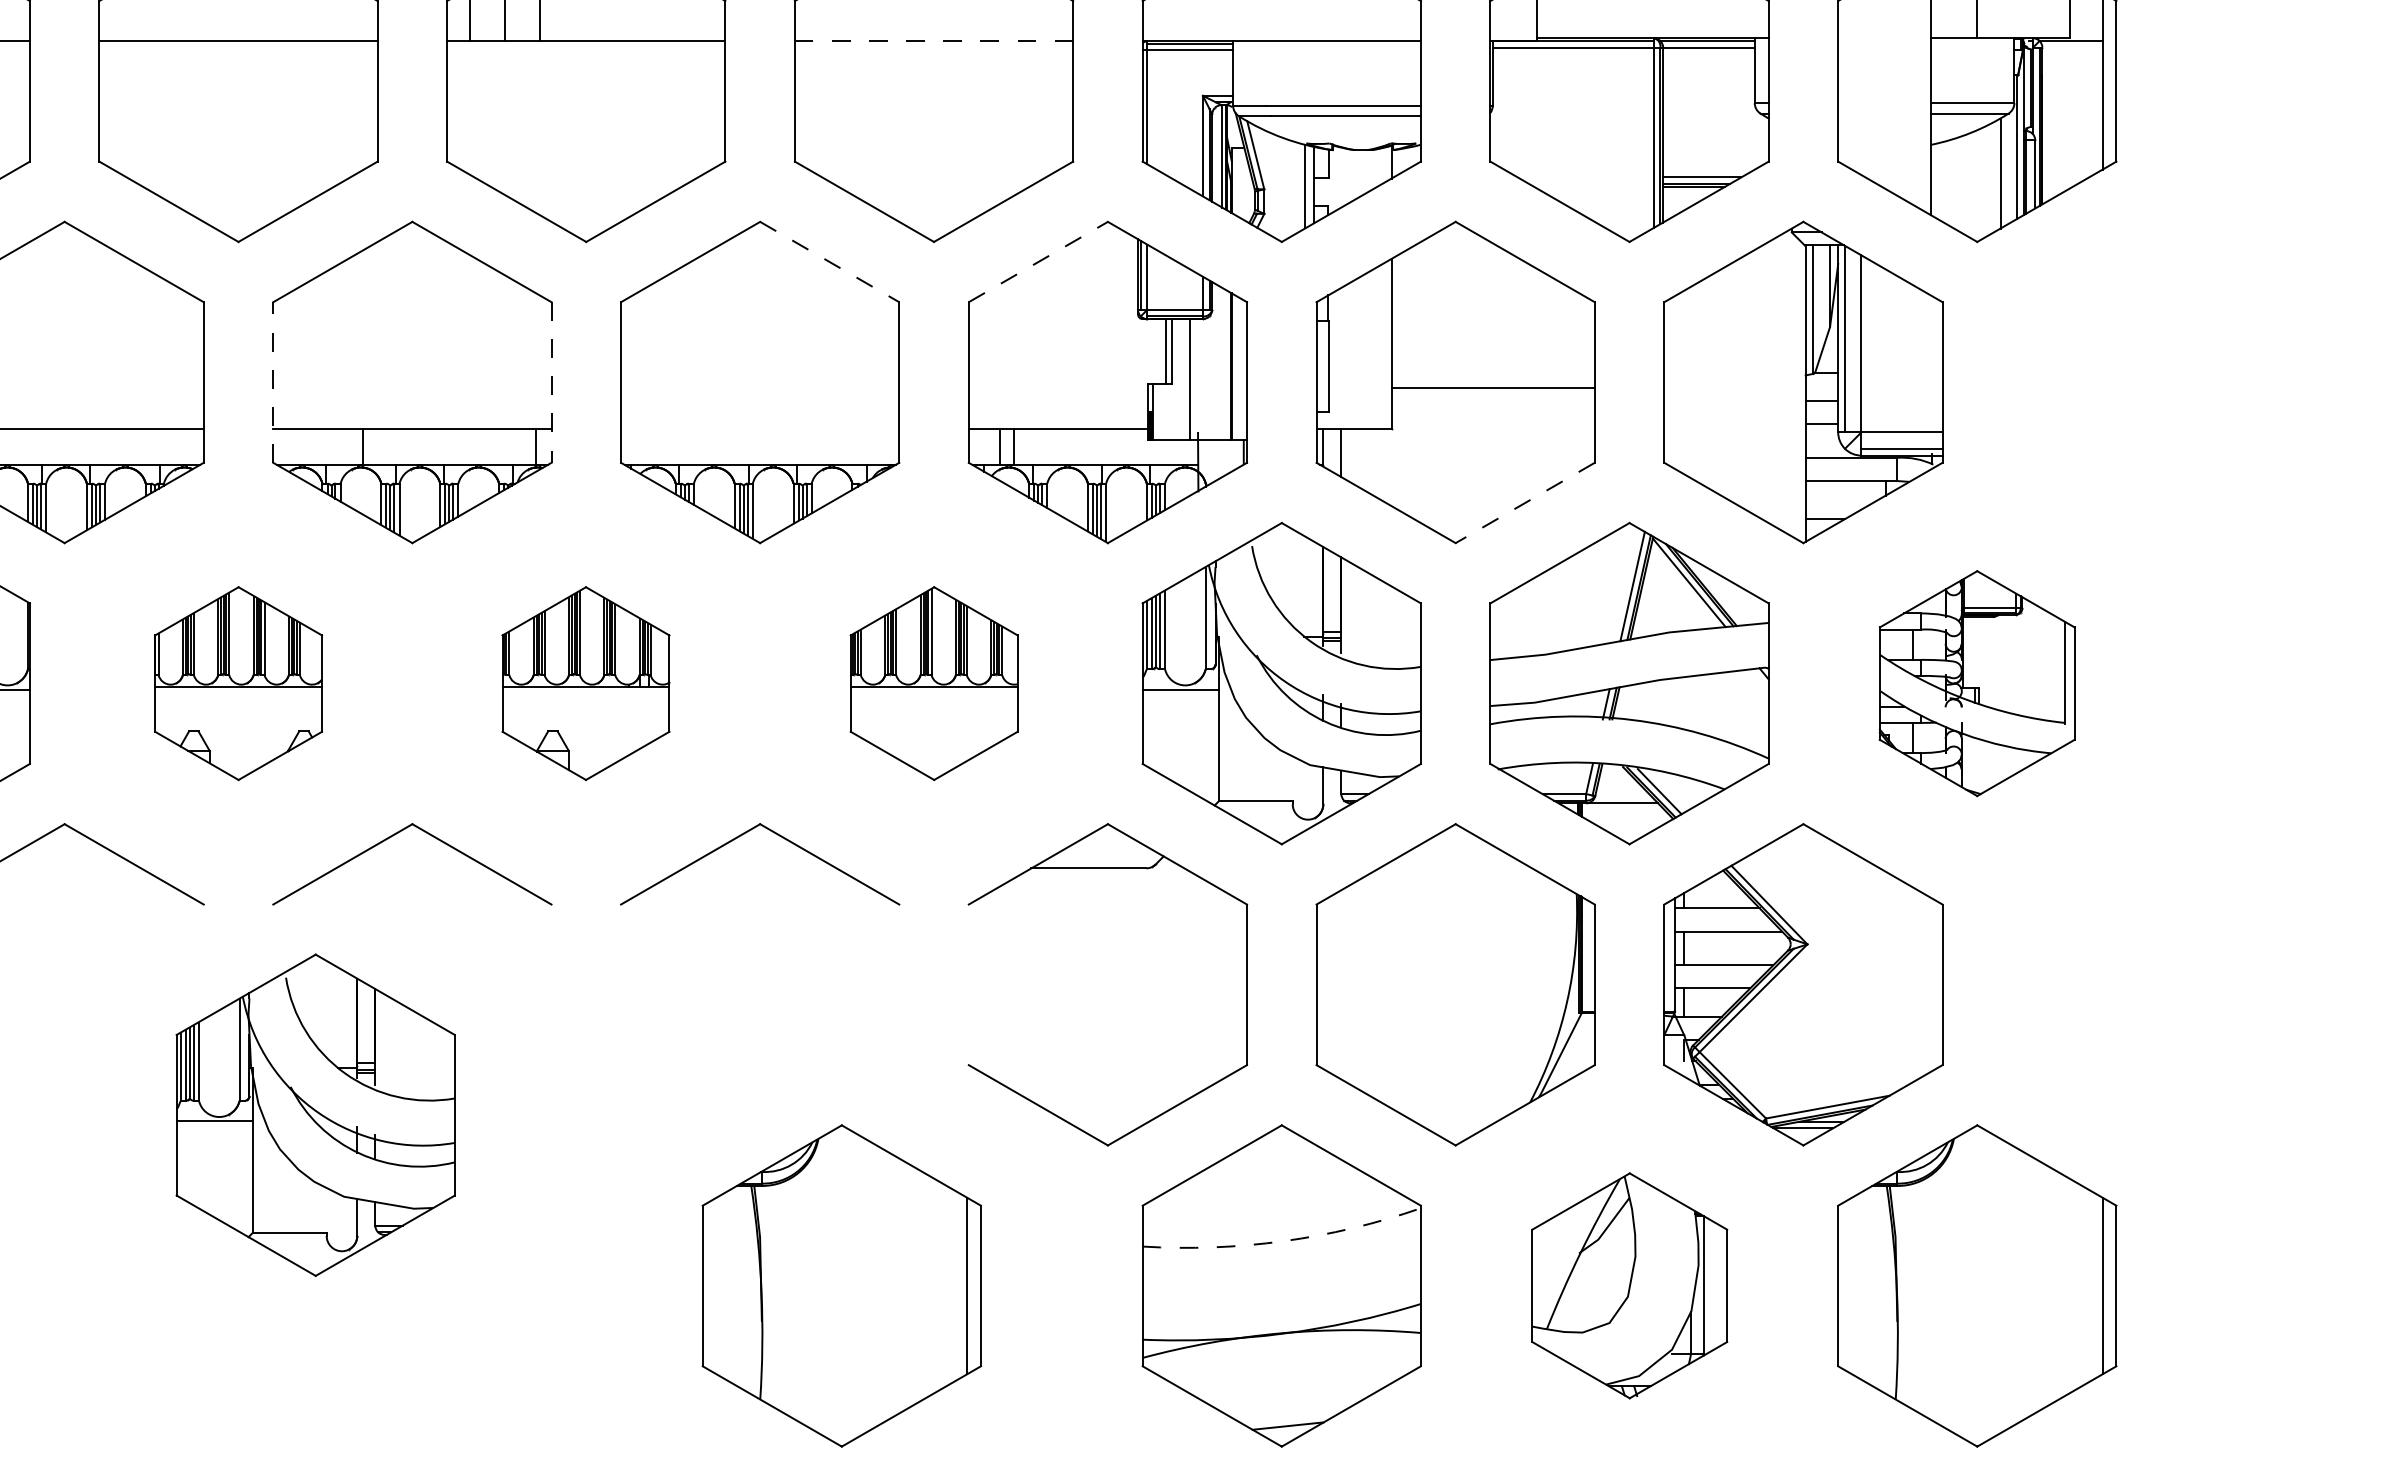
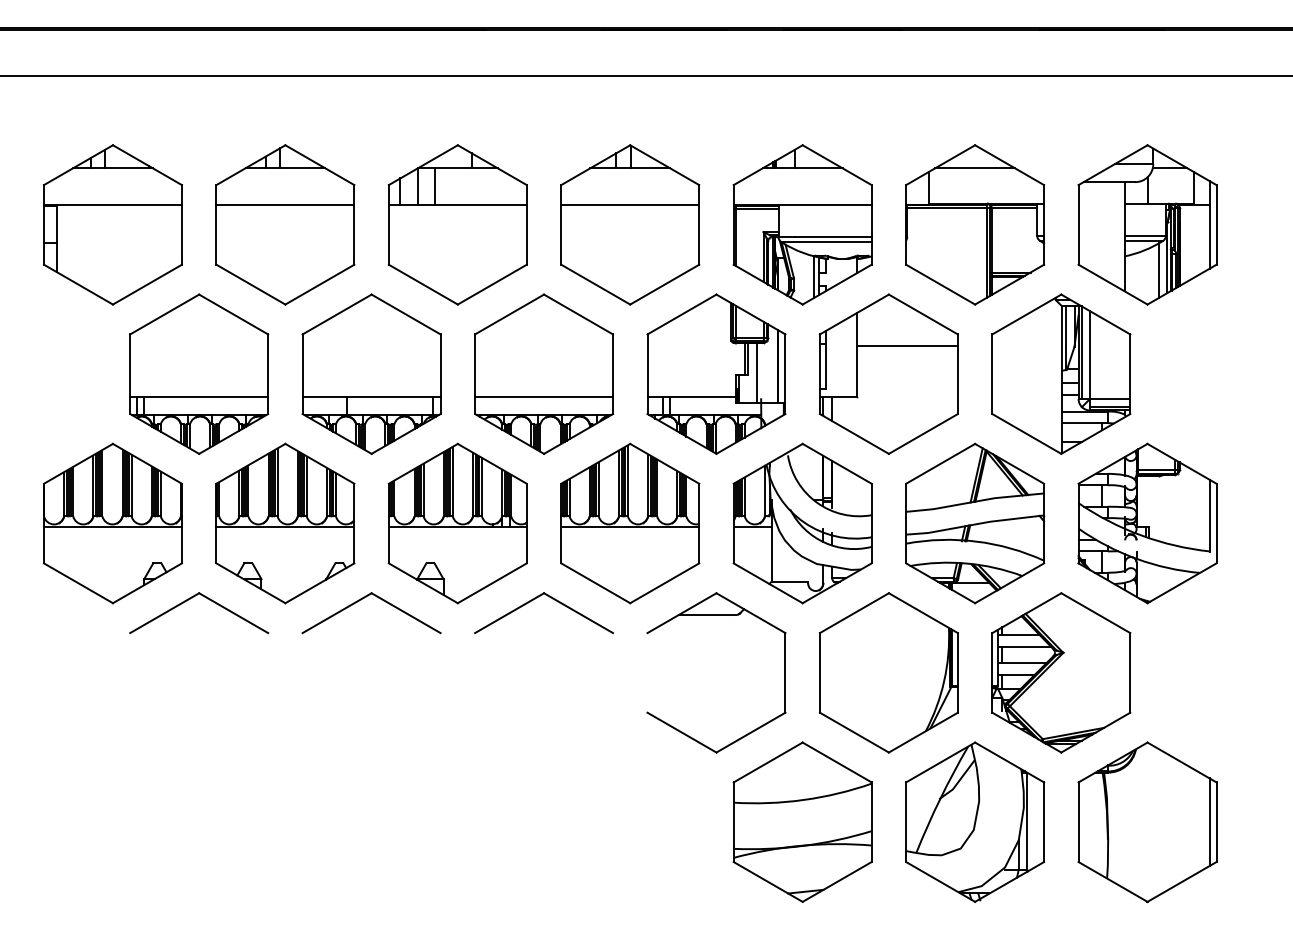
line: (934, 40) -> (630, 204), dashed -> solid
line: (829, 262) -> (578, 314), dashed -> solid
line: (1037, 262) -> (681, 314), dashed -> solid
line: (273, 383) -> (302, 374), dashed -> solid
line: (551, 383) -> (440, 374), dashed -> solid
line: (1493, 389) -> (907, 346), moved
line: (761, 429) -> (544, 397), added
line: (1525, 502) -> (923, 433), dashed -> solid
part: (238, 683) -> (285, 523), size x1.67
part: (585, 683) -> (457, 523), size x1.67
part: (934, 683) -> (630, 523), size x1.67
part: (1977, 683) -> (1147, 523), size x1.43
part: (315, 1115) -> (323, 737), removed
arc: (1283, 1242) -> (803, 800), dashed -> solid
part: (841, 1284) -> (584, 821), removed
part: (1630, 1284) -> (975, 821), size x1.43

